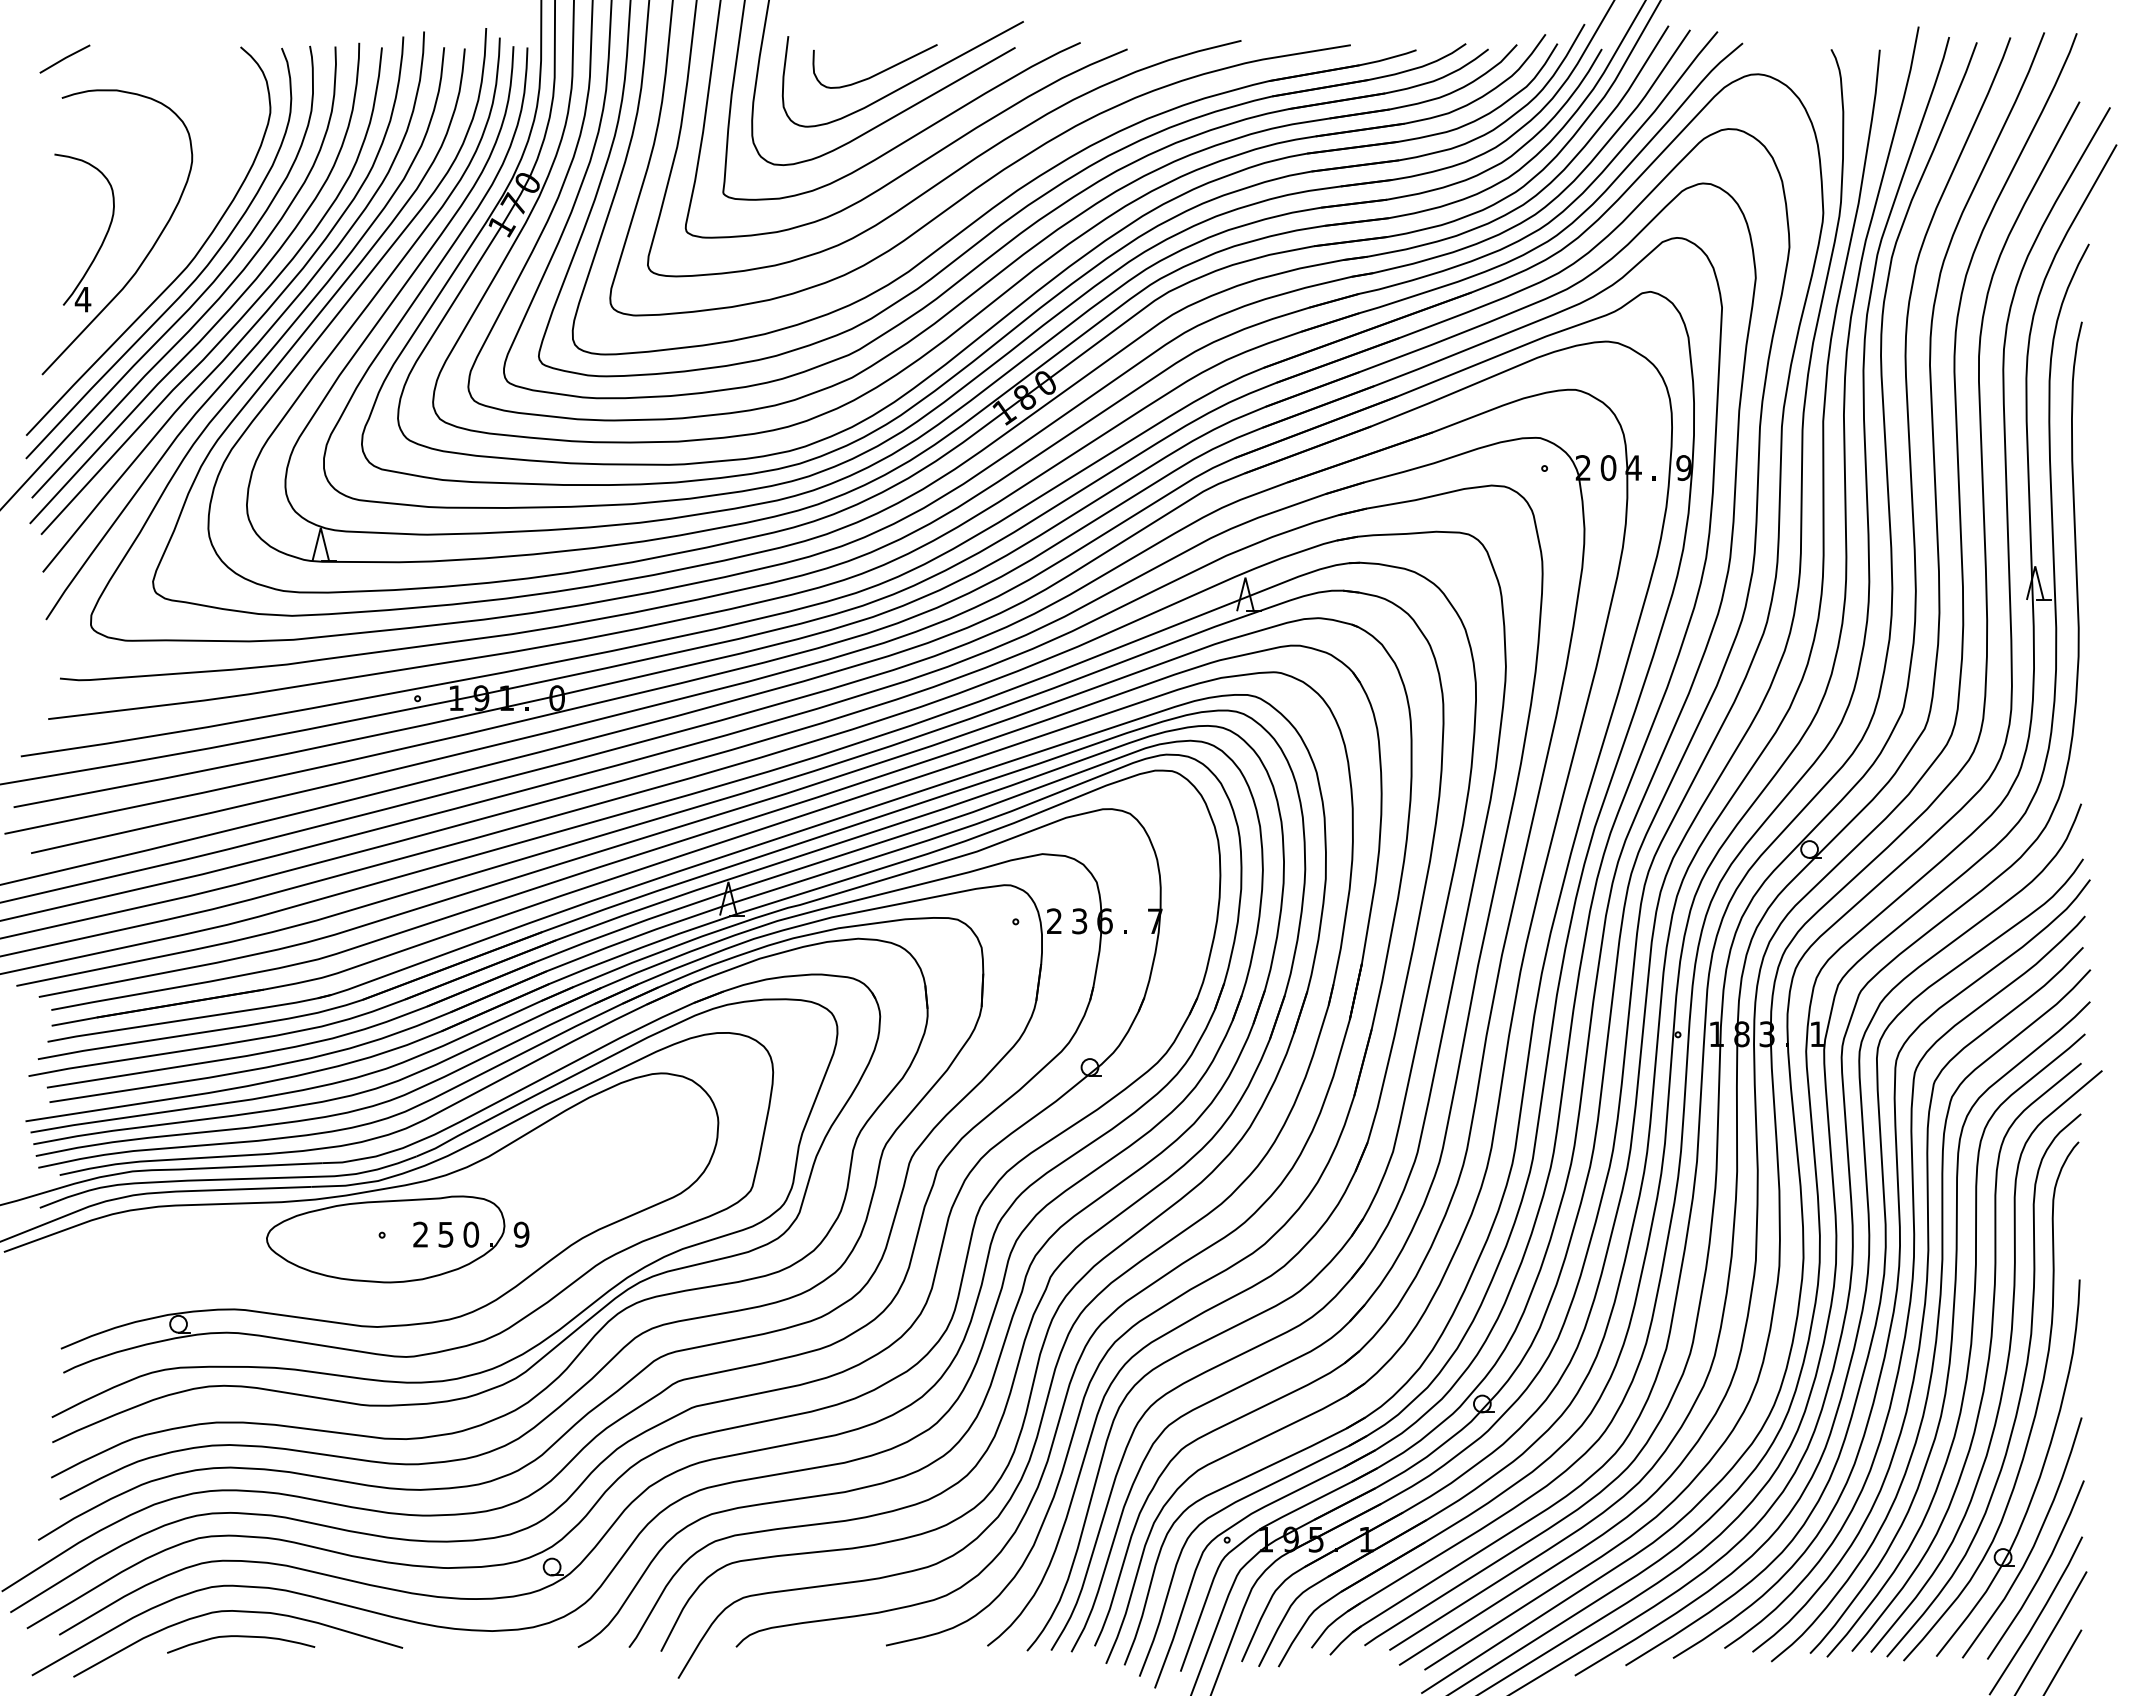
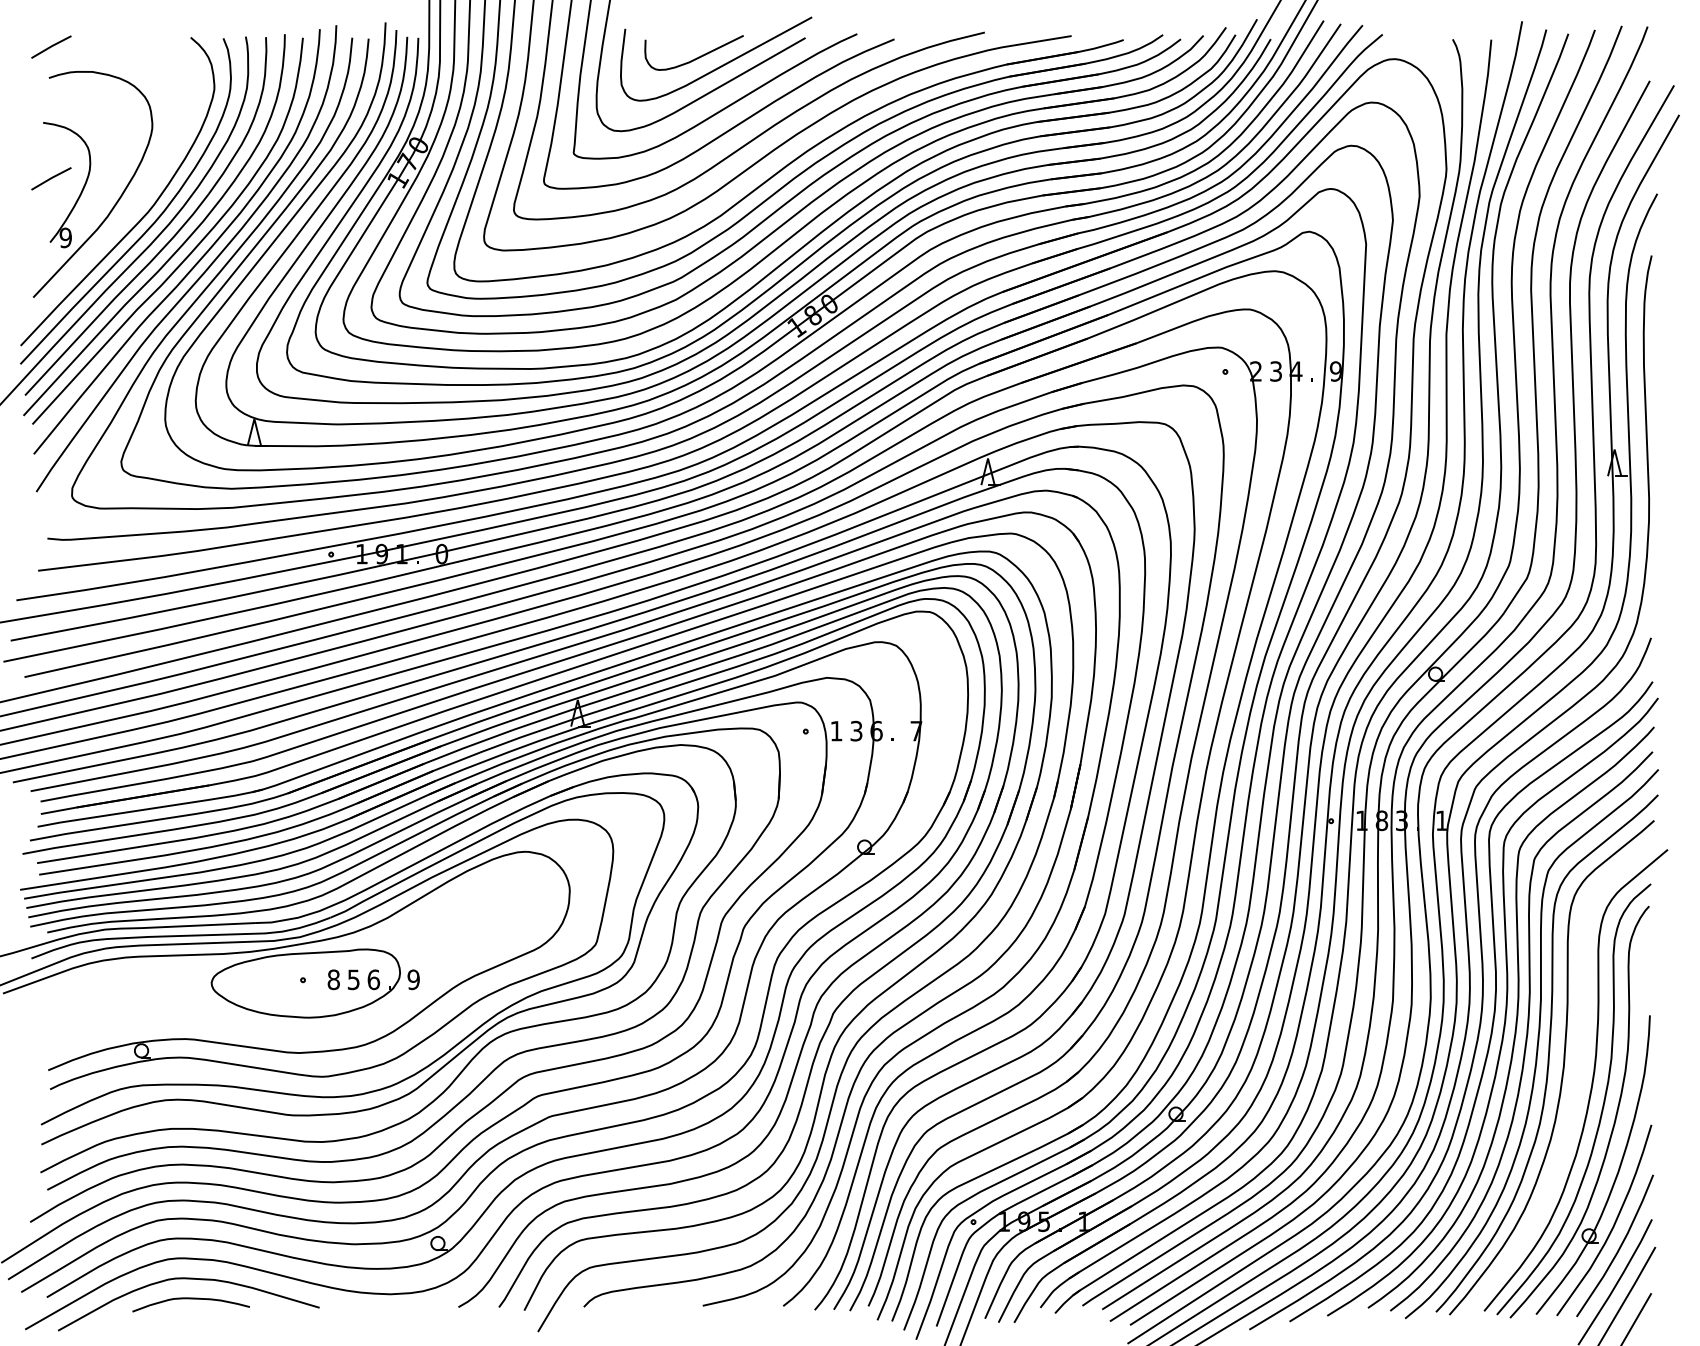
line: (64, 224) -> (51, 178), added
text: (82, 299) -> (65, 237), 4 -> 9
text: (1608, 467) -> (1276, 371), 0 -> 3
text: (1054, 920) -> (836, 730), 2 -> 1
text: (420, 1234) -> (333, 979), 2 -> 8
text: (471, 1234) -> (373, 979), 0 -> 6
curve: (1987, 1359) -> (1576, 1078), removed

